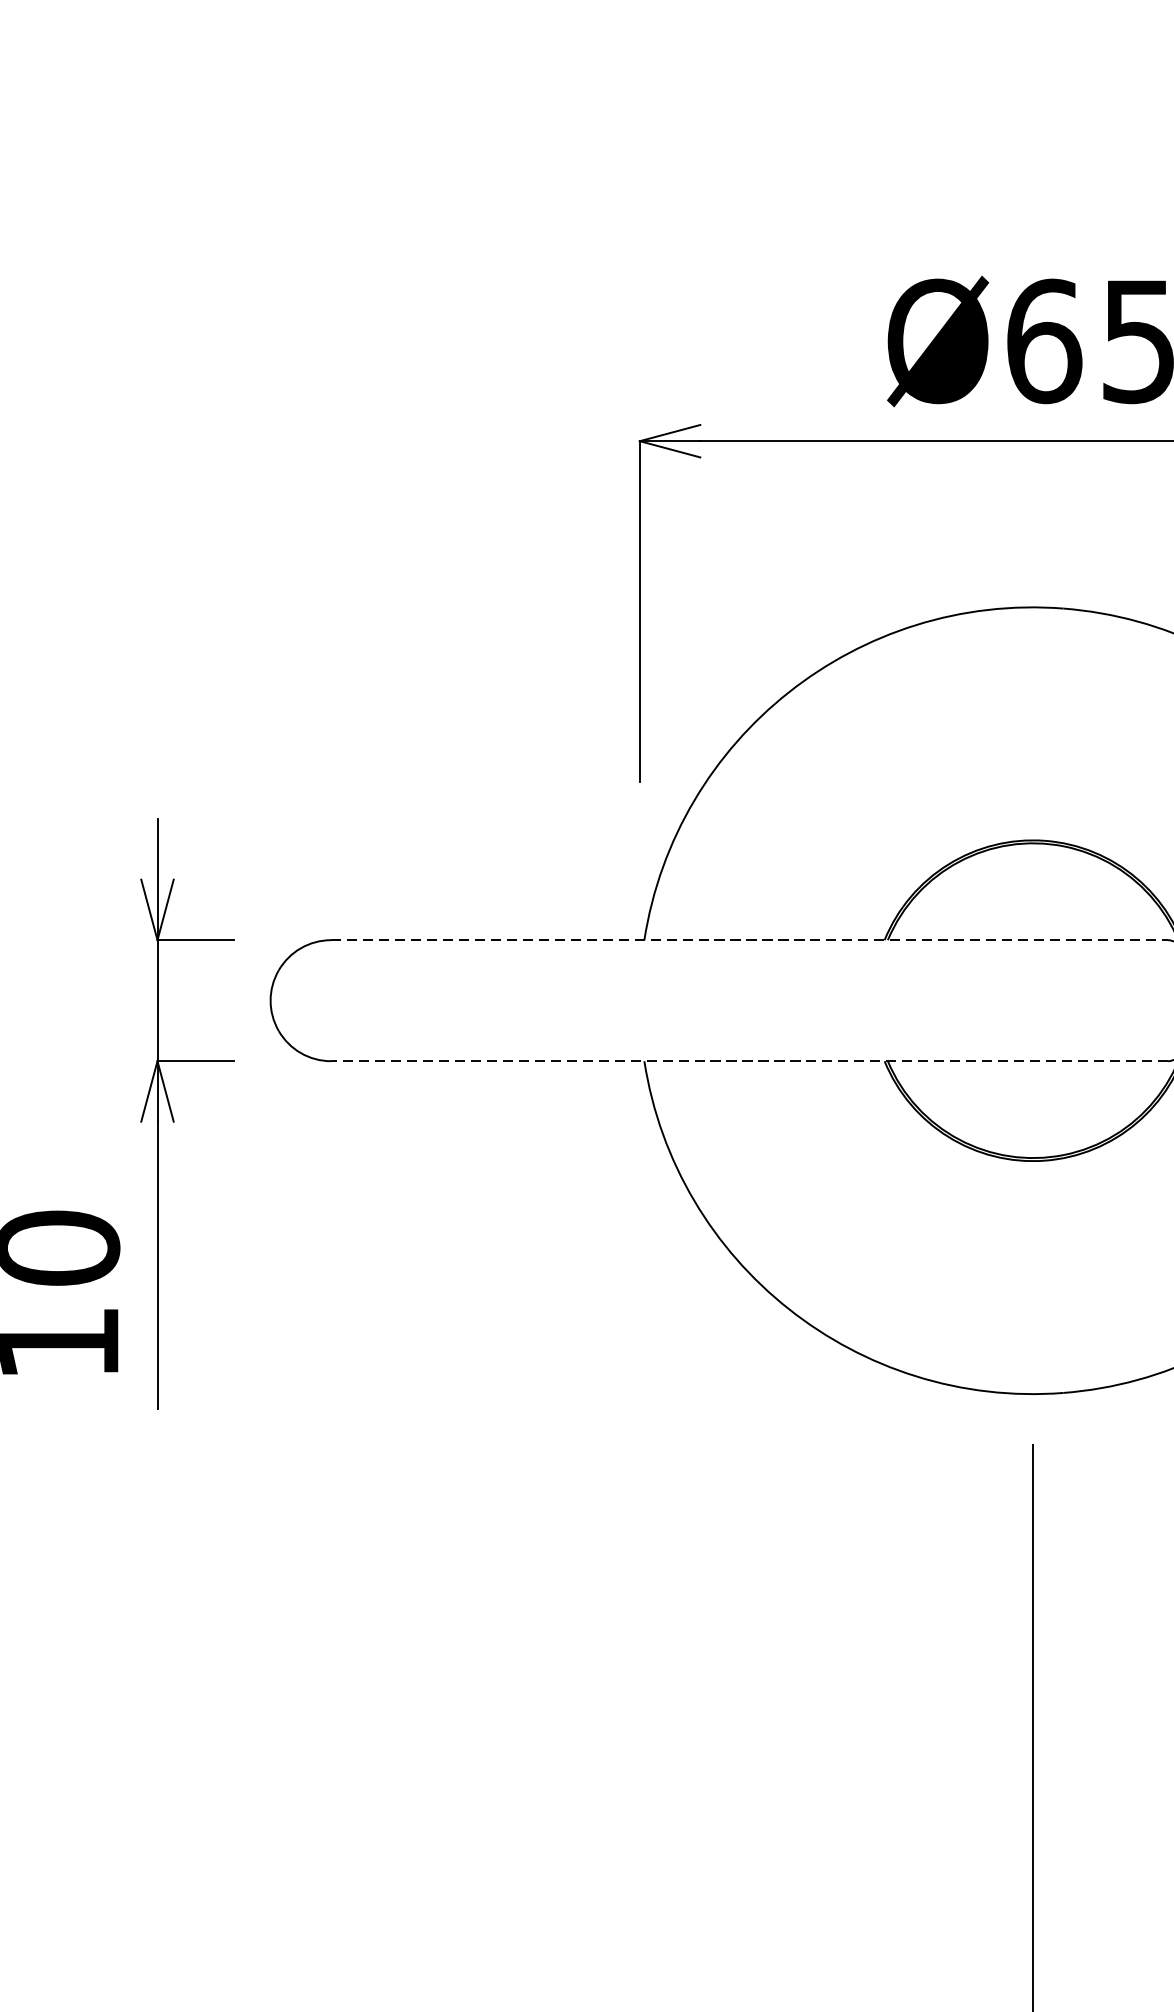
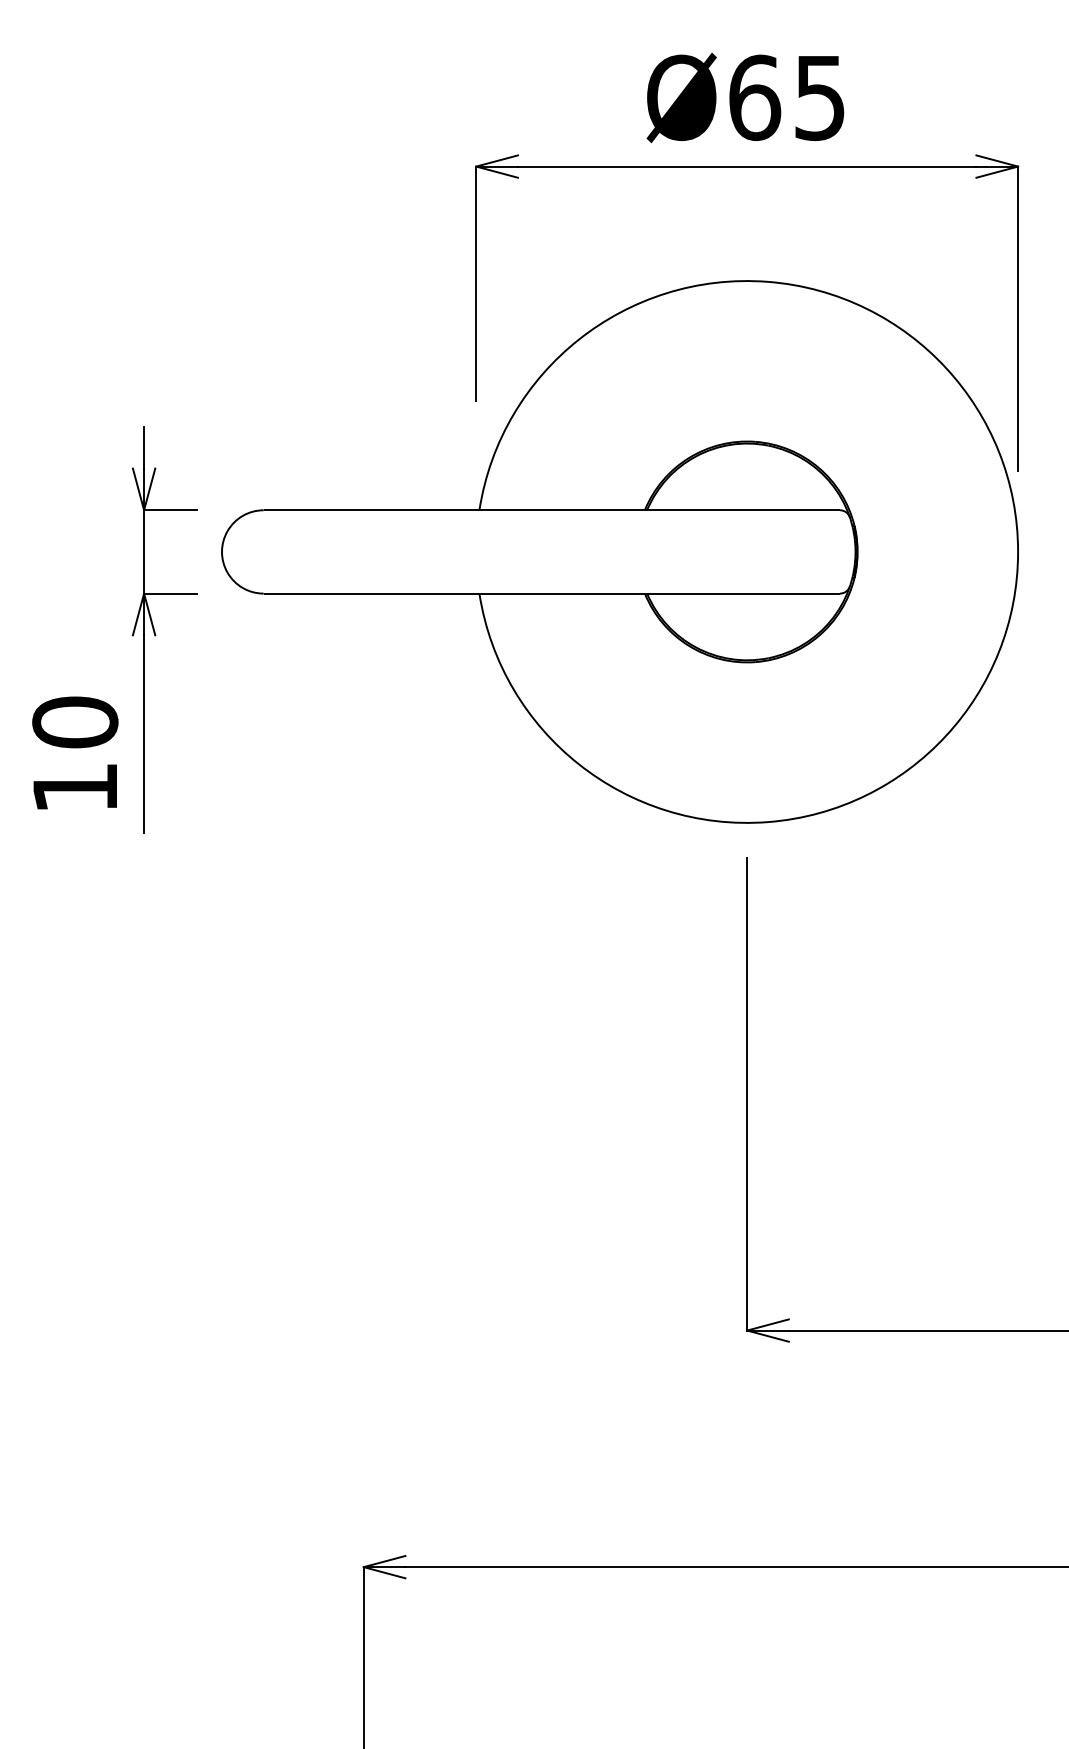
line: (750, 940) -> (552, 510), dashed -> solid
line: (749, 1061) -> (551, 593), dashed -> solid

